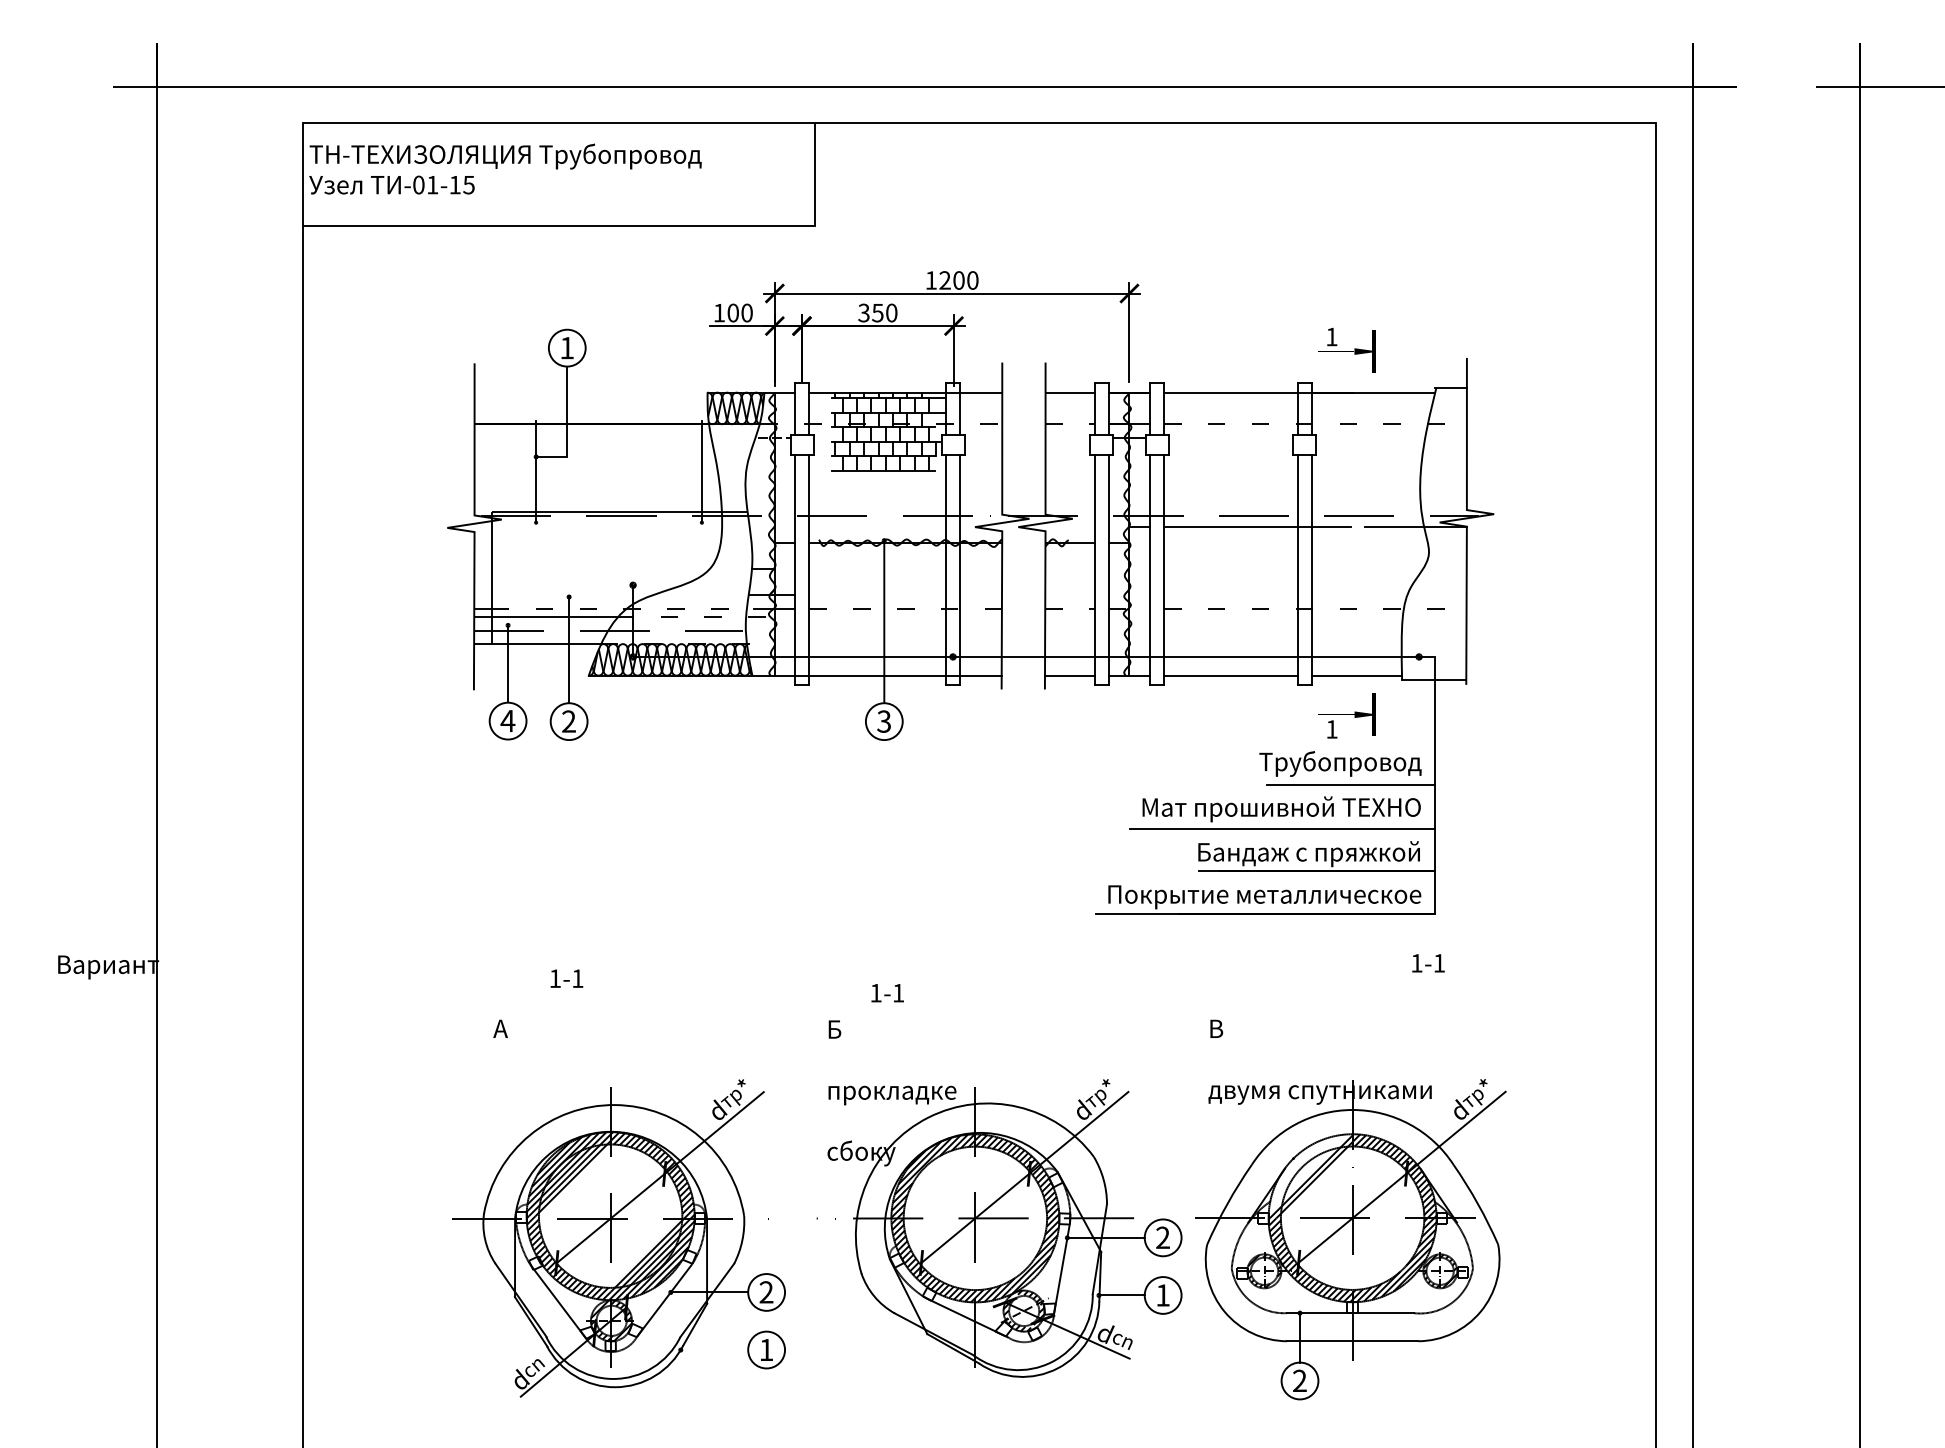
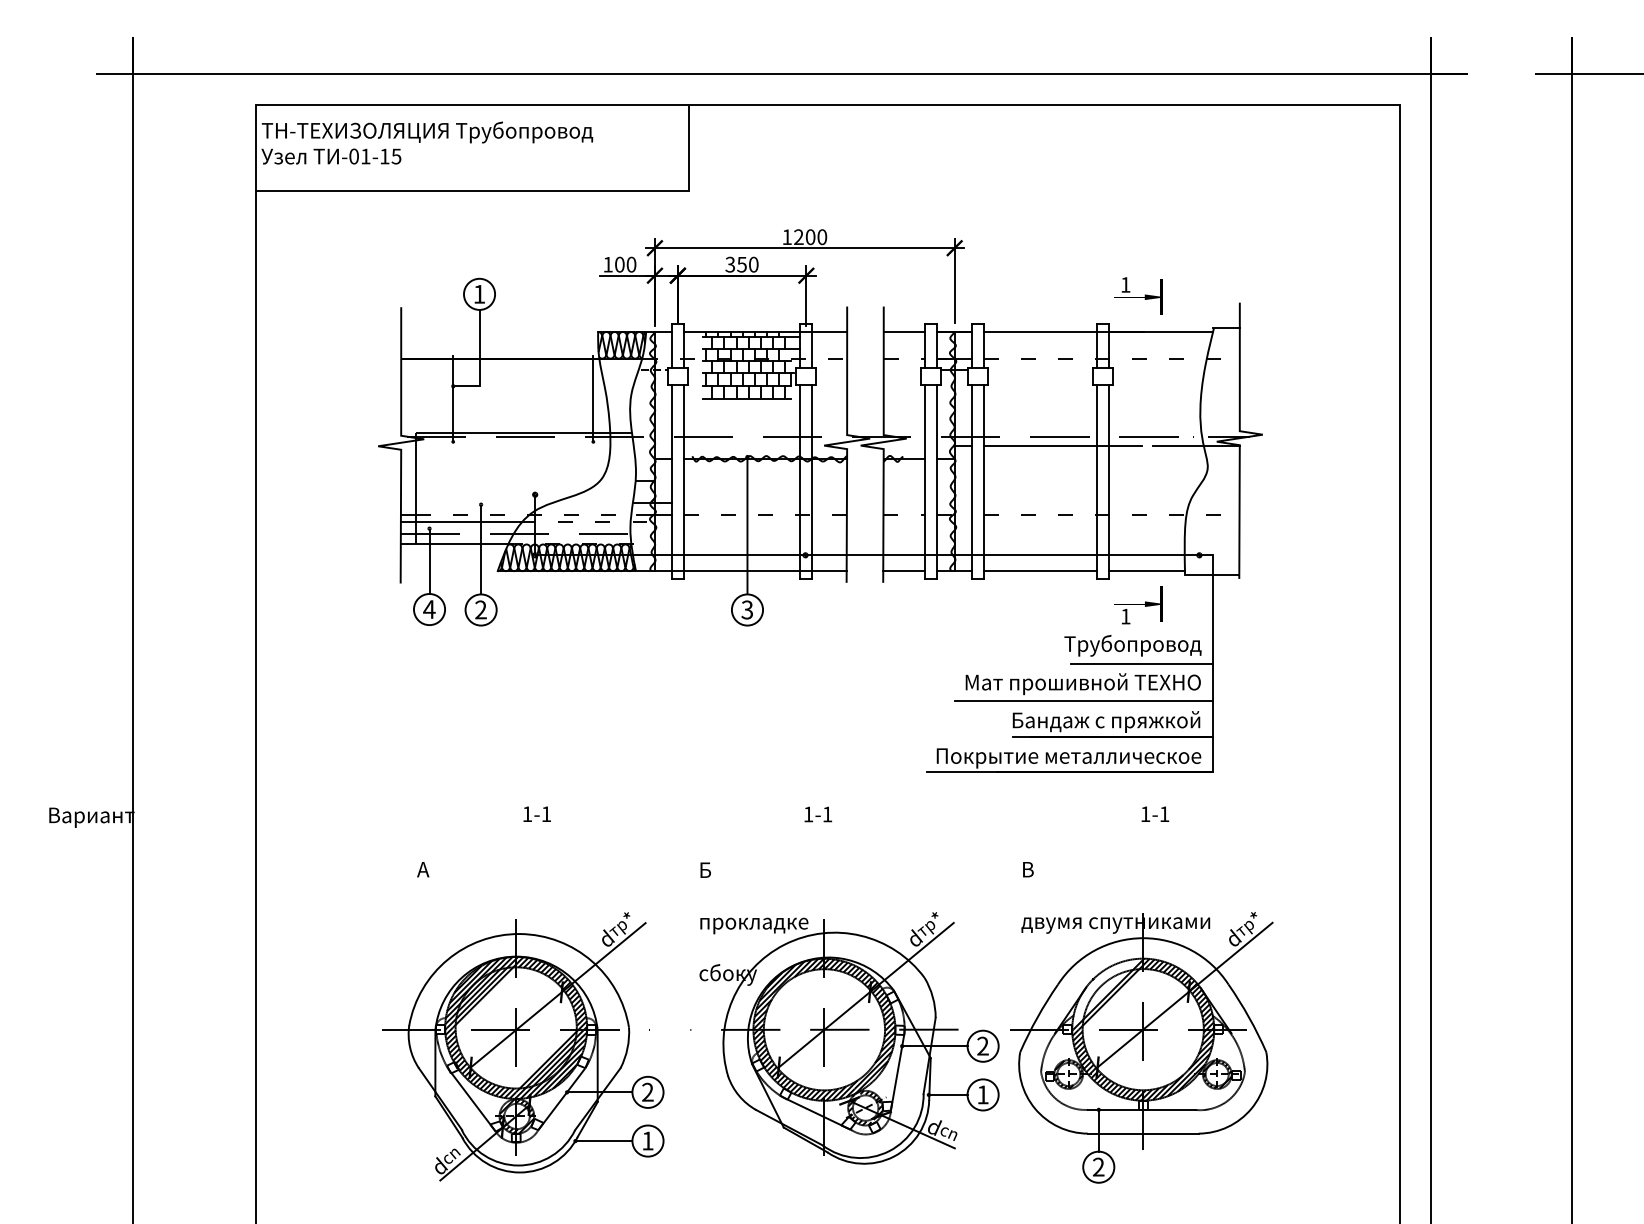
text: (1428, 962) -> (1155, 813), moved
text: (566, 977) -> (536, 813), moved
text: (887, 993) -> (818, 814), moved
line: (713, 1350) -> (603, 1141), added

